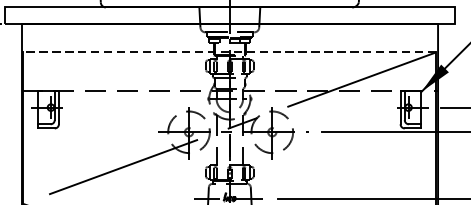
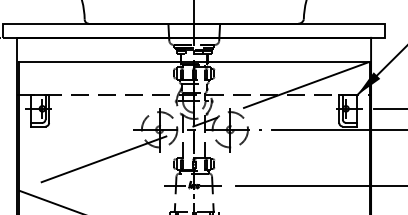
line: (228, 51) -> (193, 61), dashed -> solid

